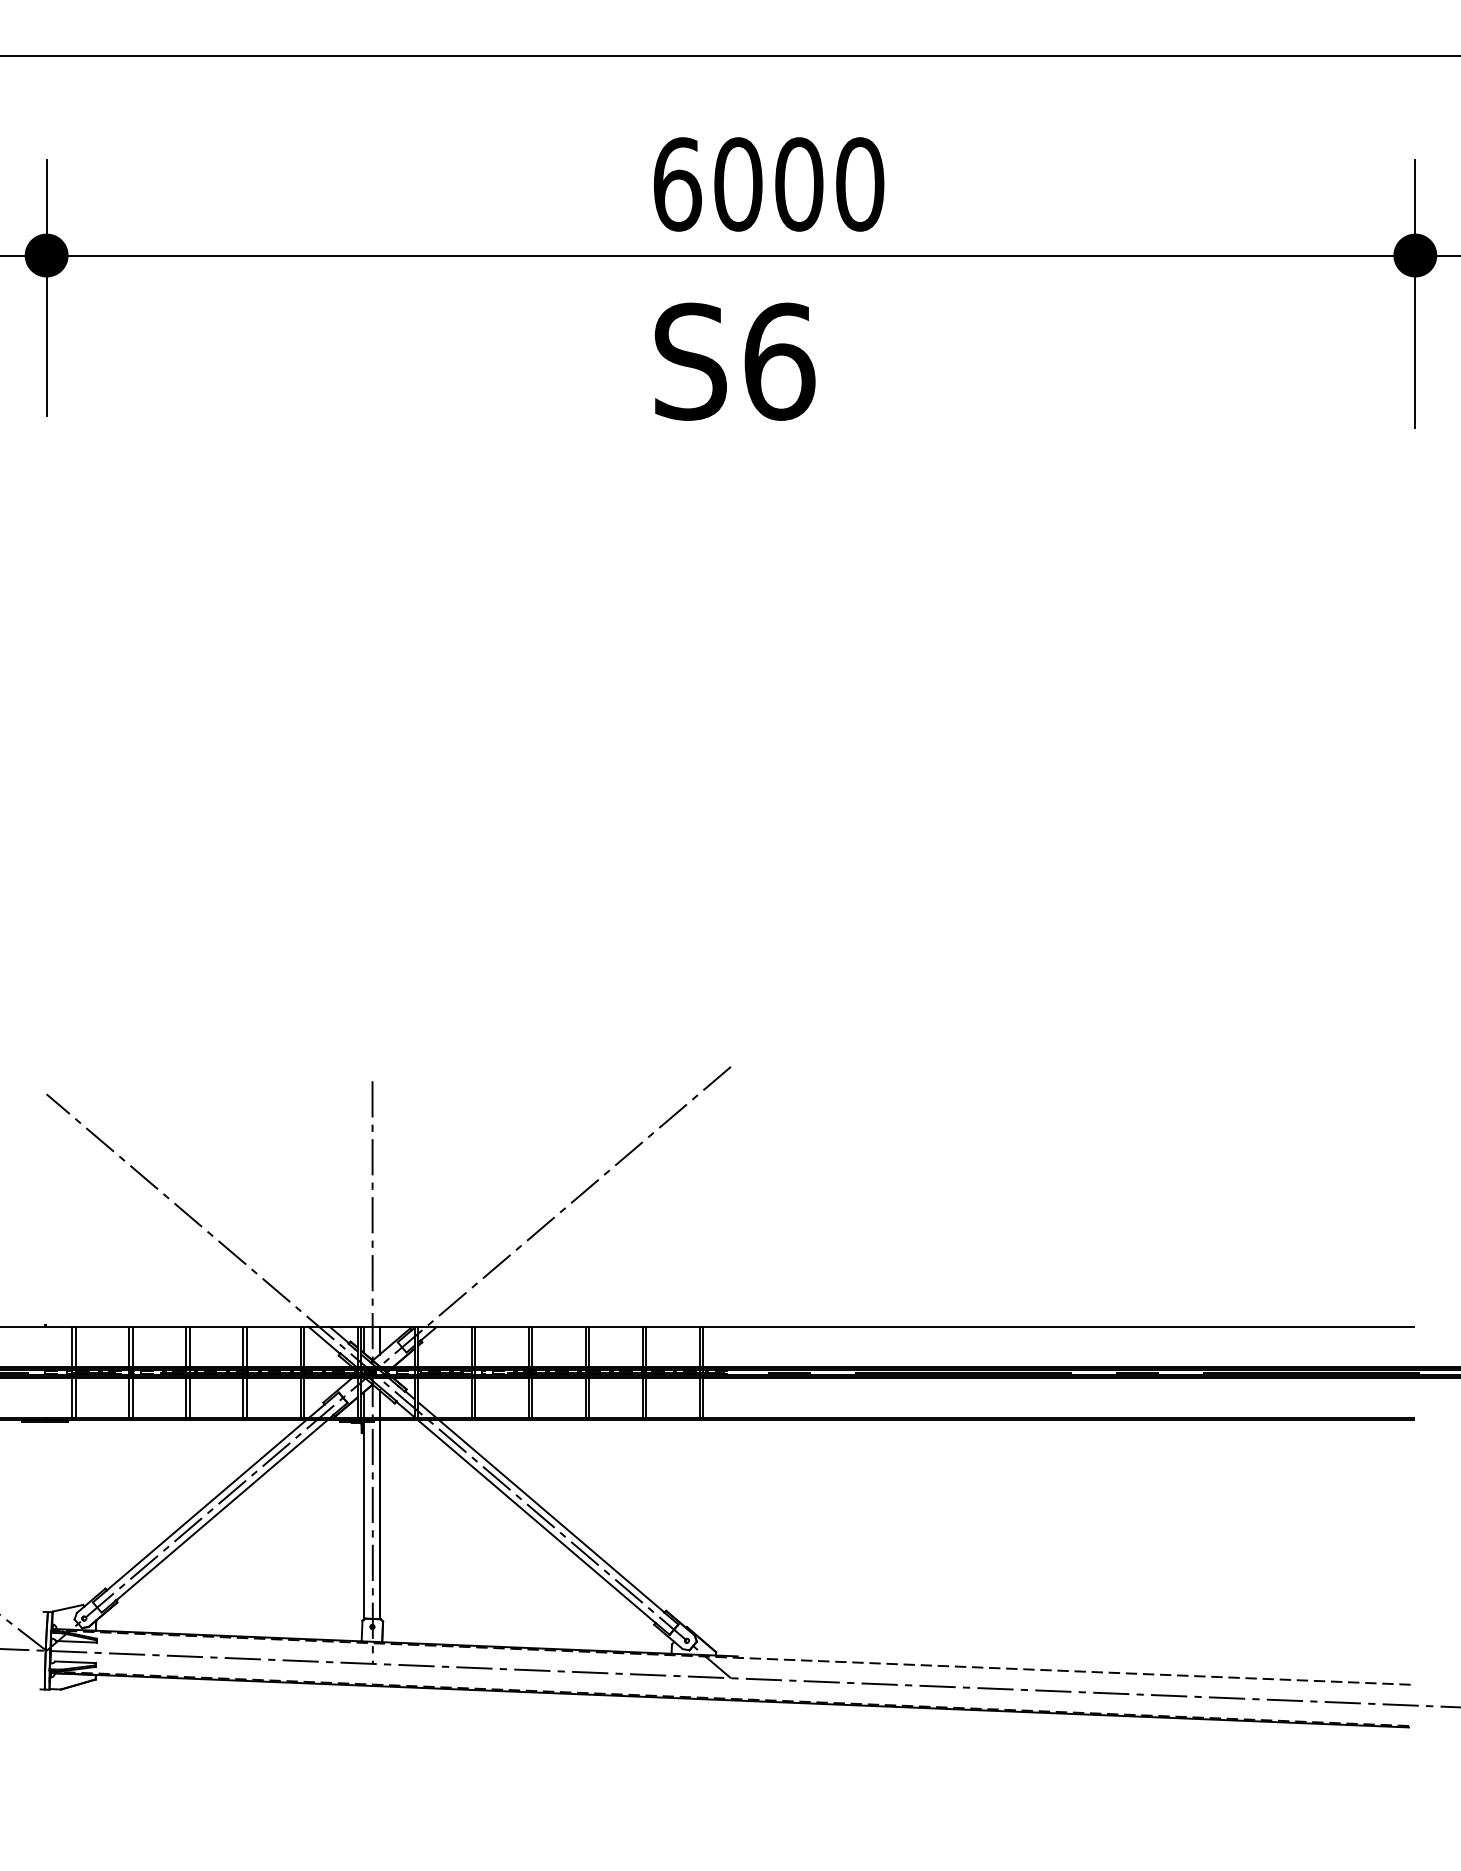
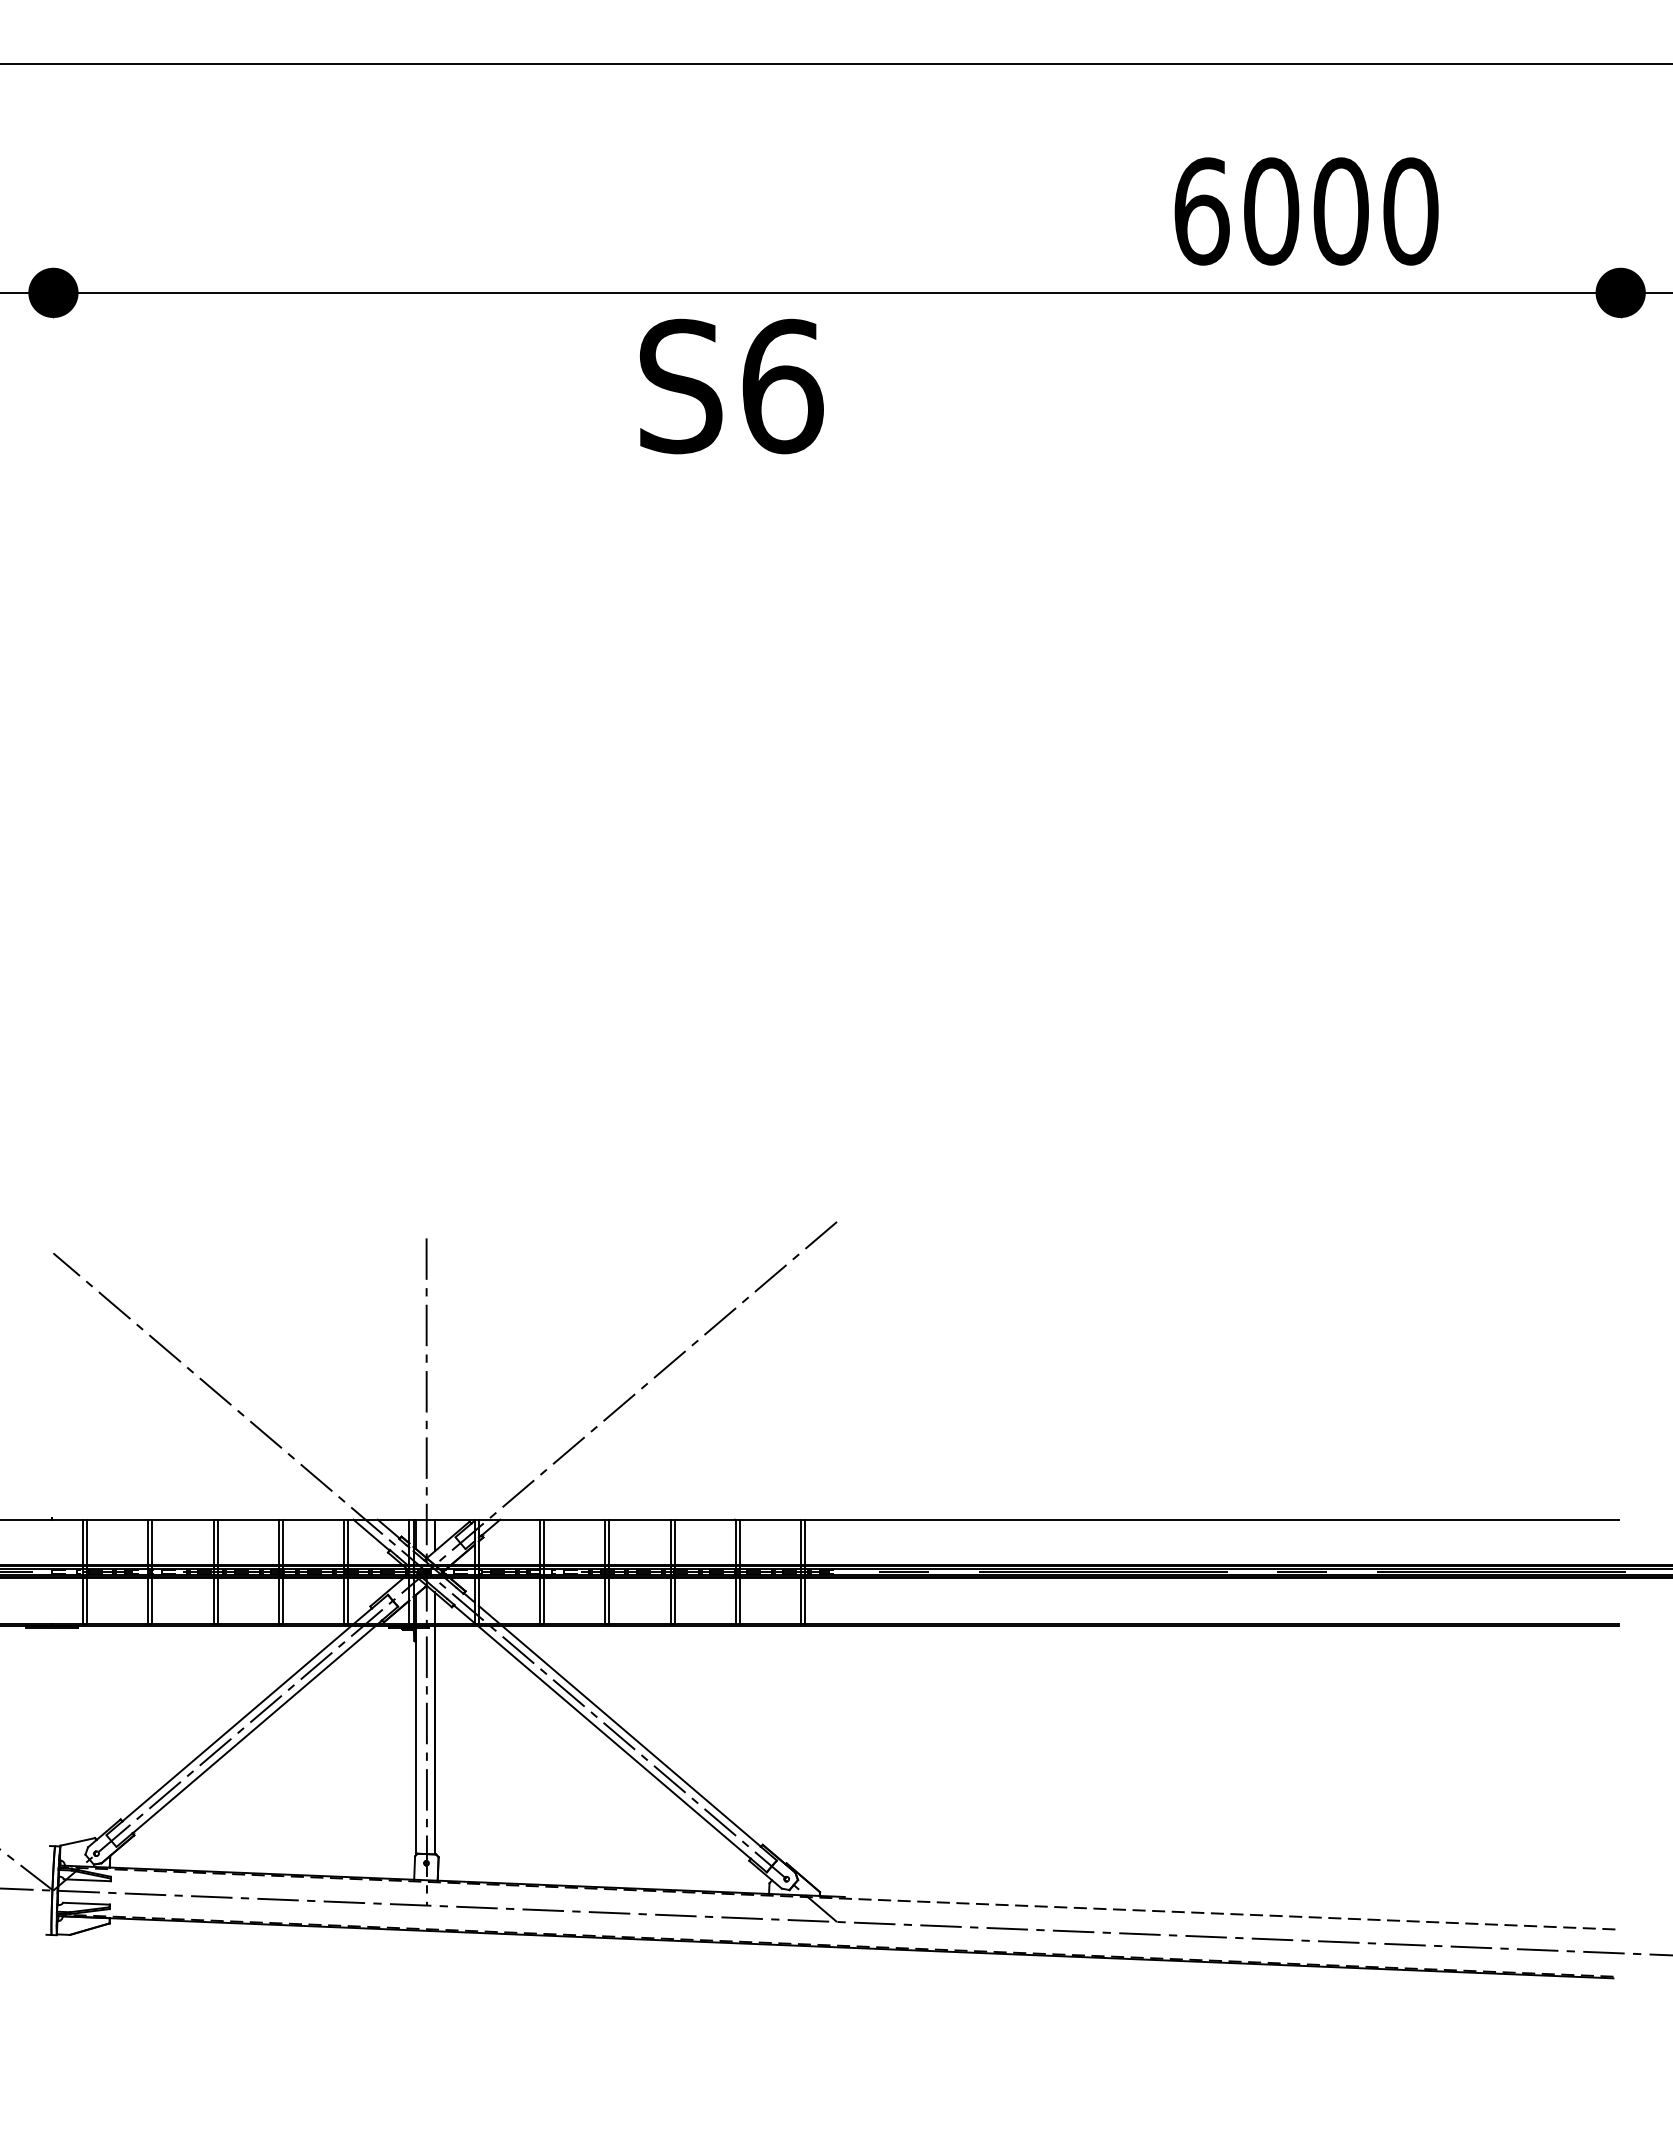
text: (768, 184) -> (1306, 211), moved
line: (46, 287) -> (53, 329), removed
line: (1415, 293) -> (1620, 336), removed
text: (734, 361) -> (731, 386), moved

